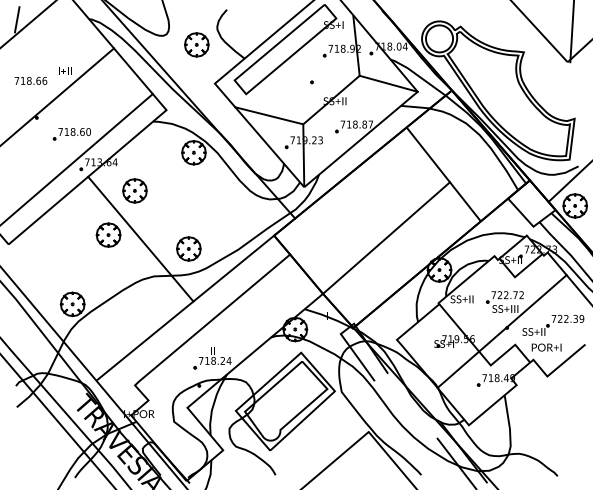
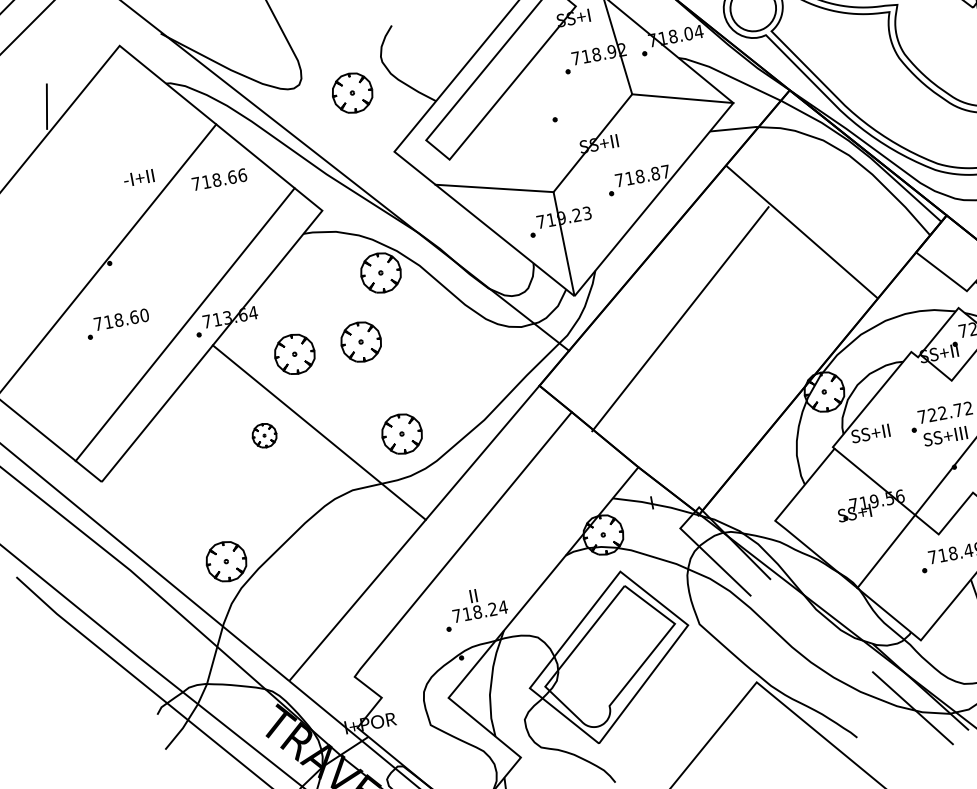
text: (30, 80) -> (218, 179), moved
part: (71, 134) -> (116, 324), moved
part: (174, 190) -> (360, 341), added
part: (108, 234) -> (264, 434), size x0.6
line: (386, 237) -> (680, 318), moved

